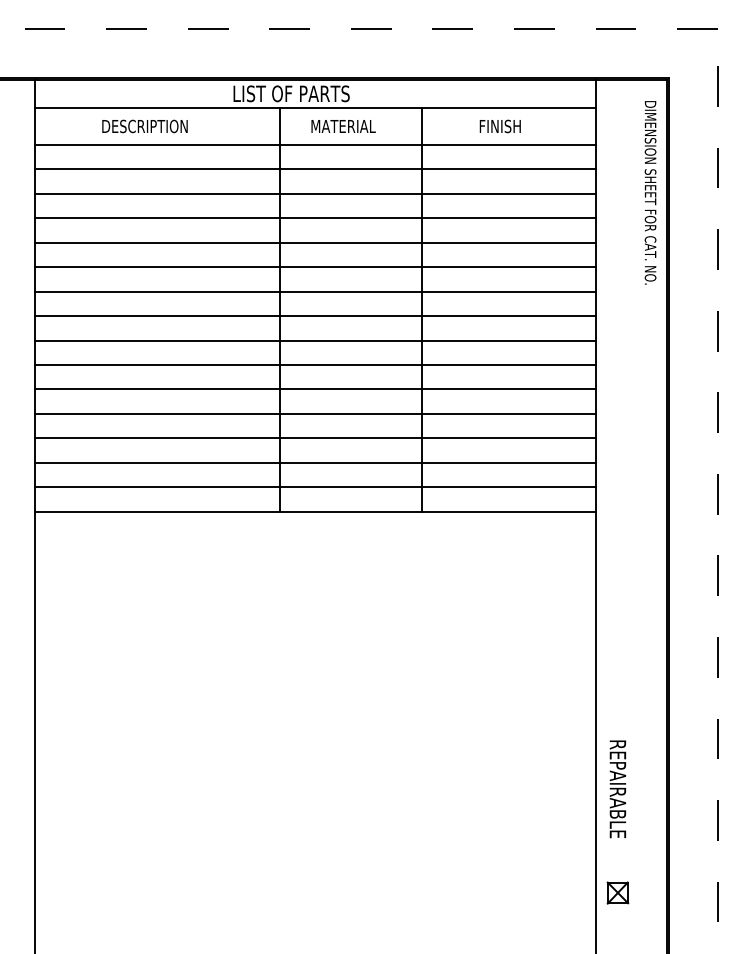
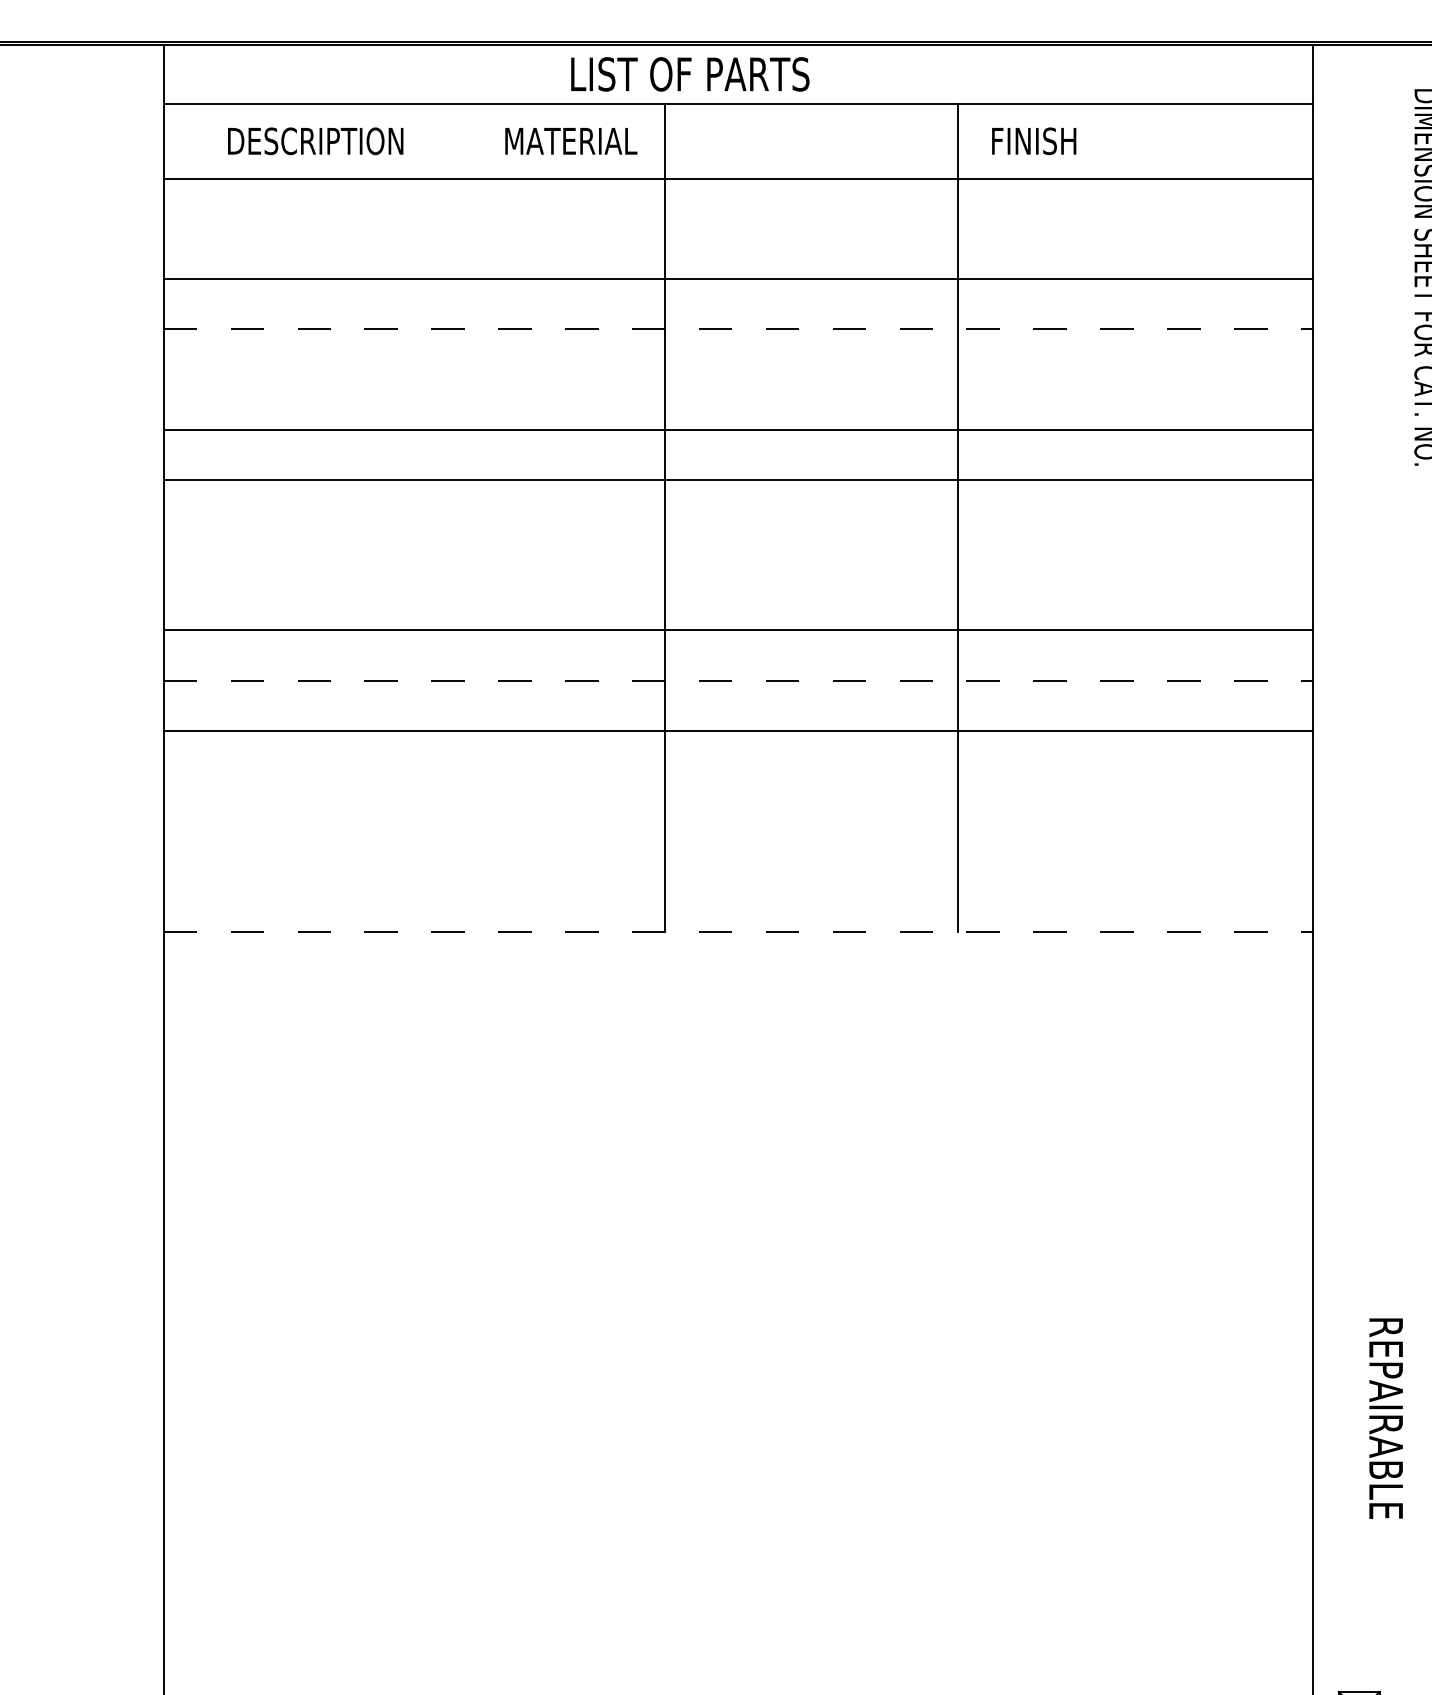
text: (144, 126) -> (314, 141), moved
text: (343, 126) -> (571, 141), moved
text: (499, 126) -> (1032, 141), moved
line: (314, 169) -> (737, 229), removed
line: (315, 218) -> (739, 330), solid -> dashed
line: (314, 242) -> (737, 379), removed
line: (314, 316) -> (737, 531), removed
line: (314, 340) -> (737, 580), removed
line: (315, 389) -> (739, 680), solid -> dashed
line: (314, 438) -> (737, 781), removed
line: (314, 462) -> (737, 830), removed
line: (314, 487) -> (737, 881), removed
line: (315, 511) -> (739, 930), solid -> dashed
text: (617, 789) -> (1385, 1418), moved

